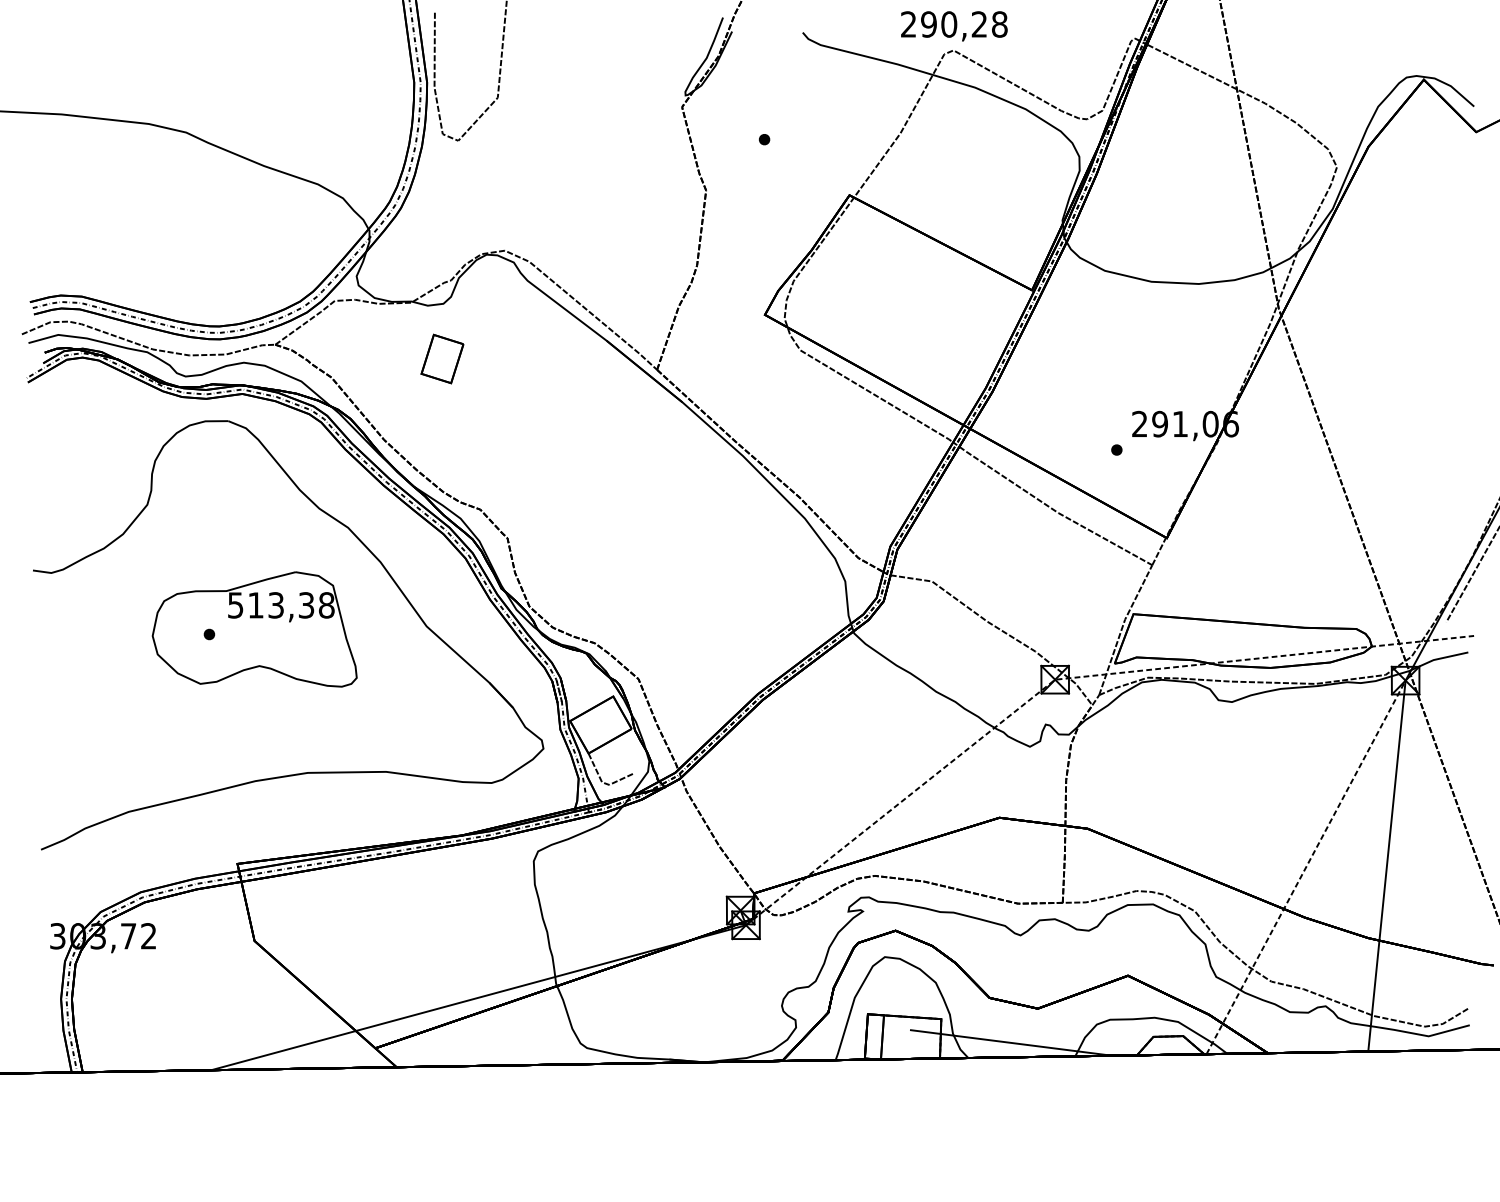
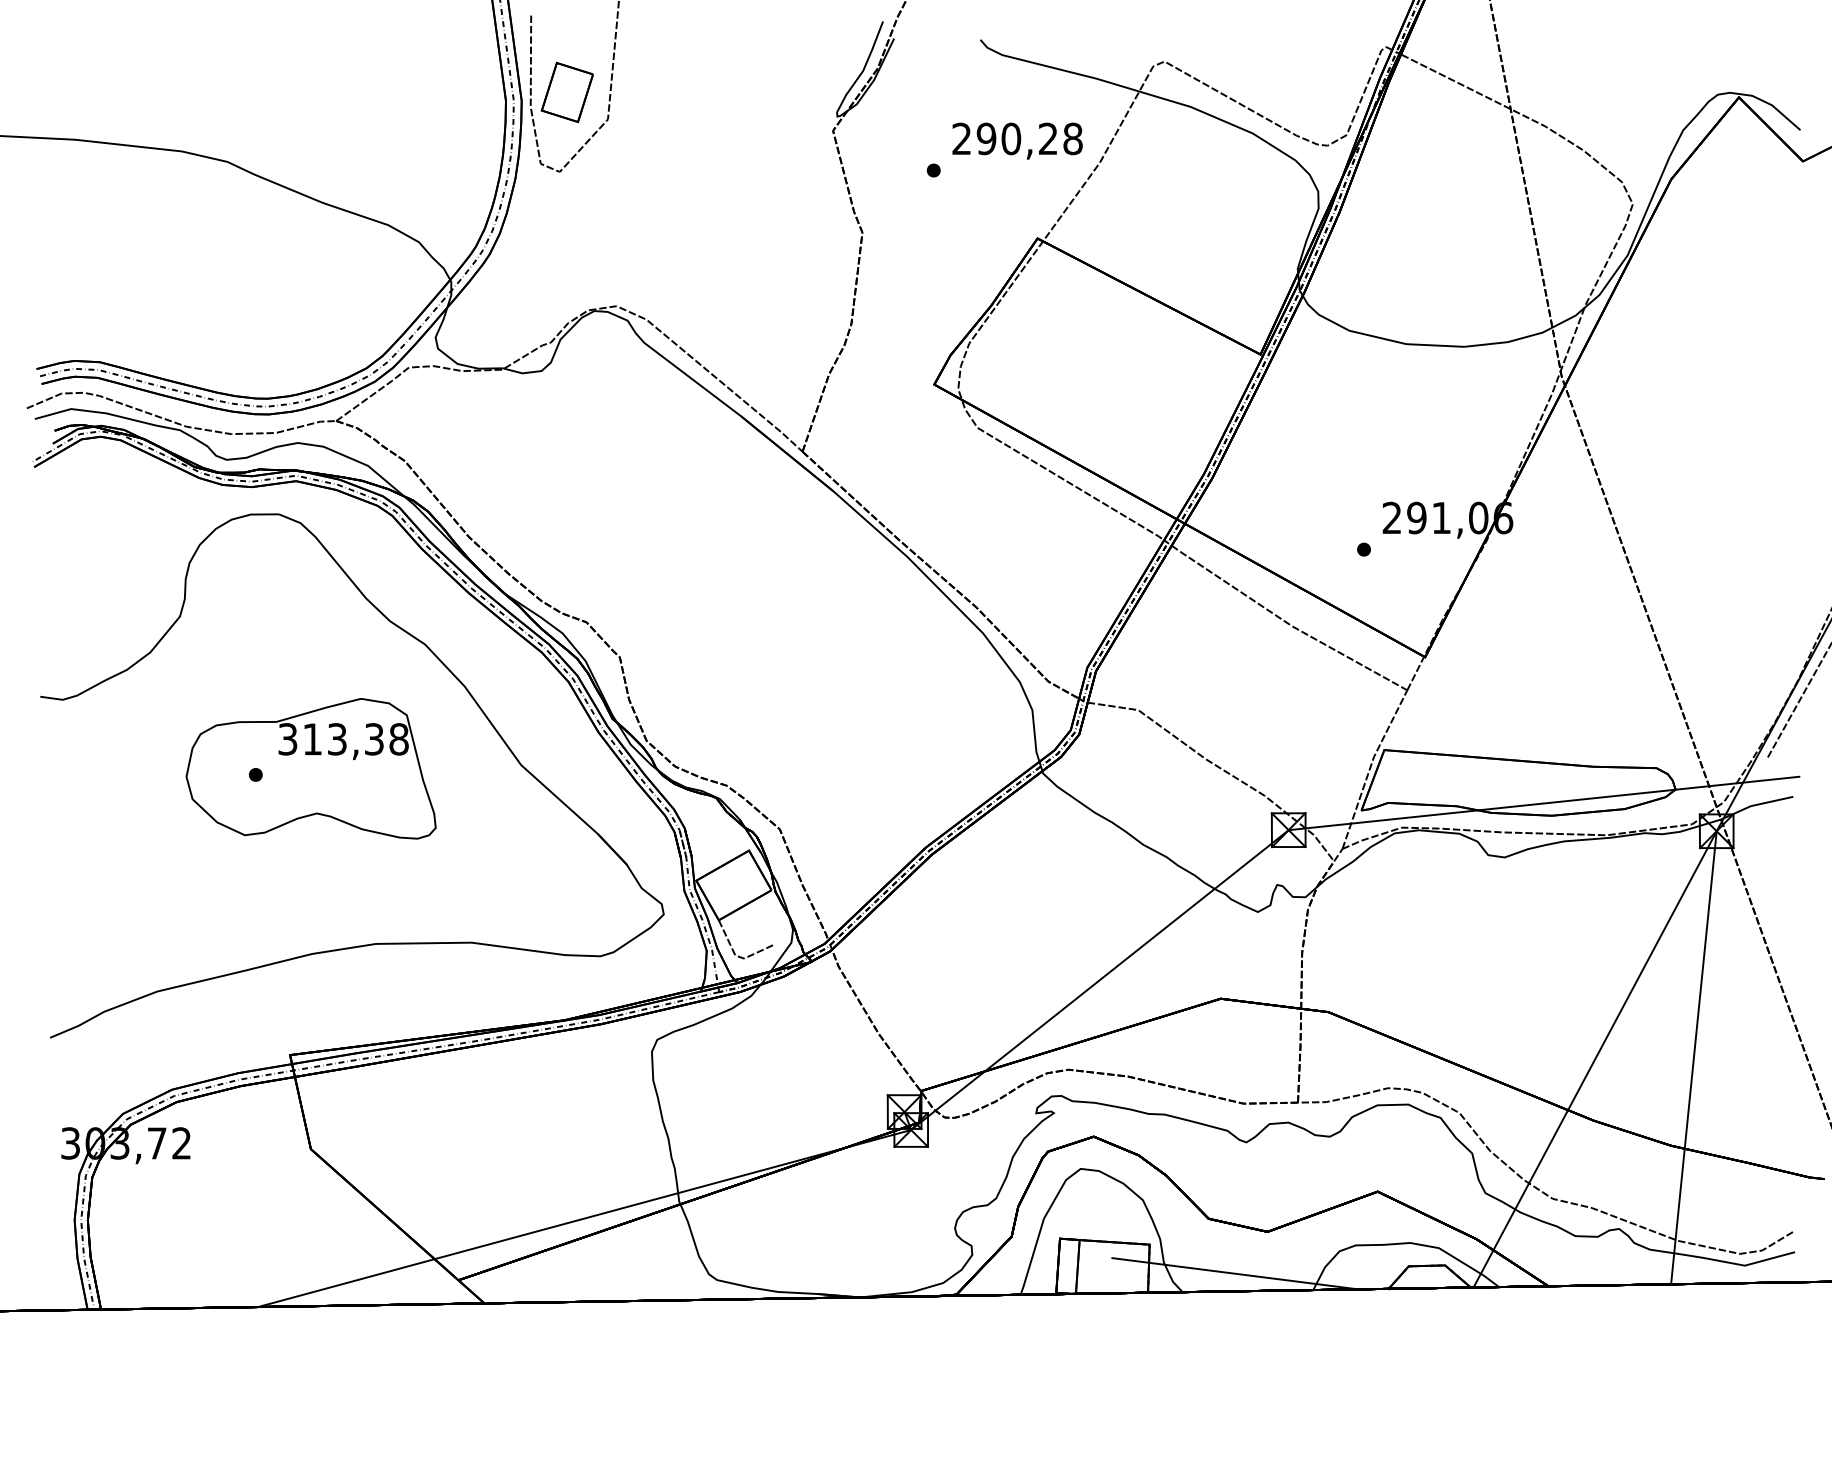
text: (954, 25) -> (1017, 140), moved
part: (441, 359) -> (566, 92), moved
text: (236, 604) -> (288, 738), 513,38 -> 313,38
line: (1068, 678) -> (1304, 828), dashed -> solid
line: (1306, 866) -> (1595, 1058), dashed -> solid

